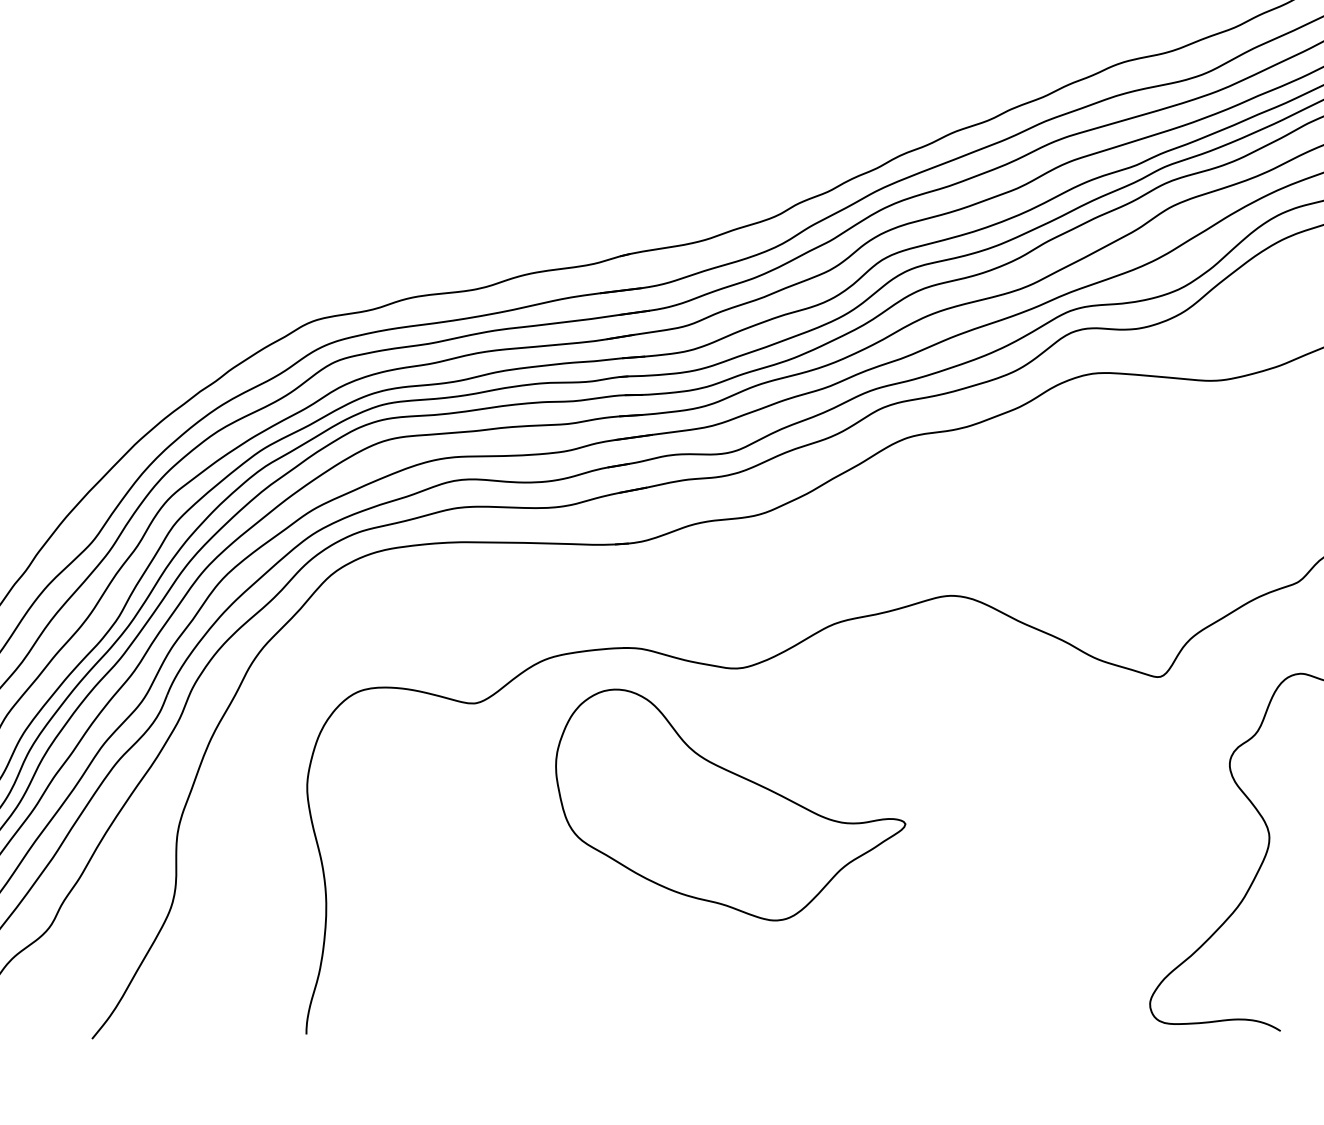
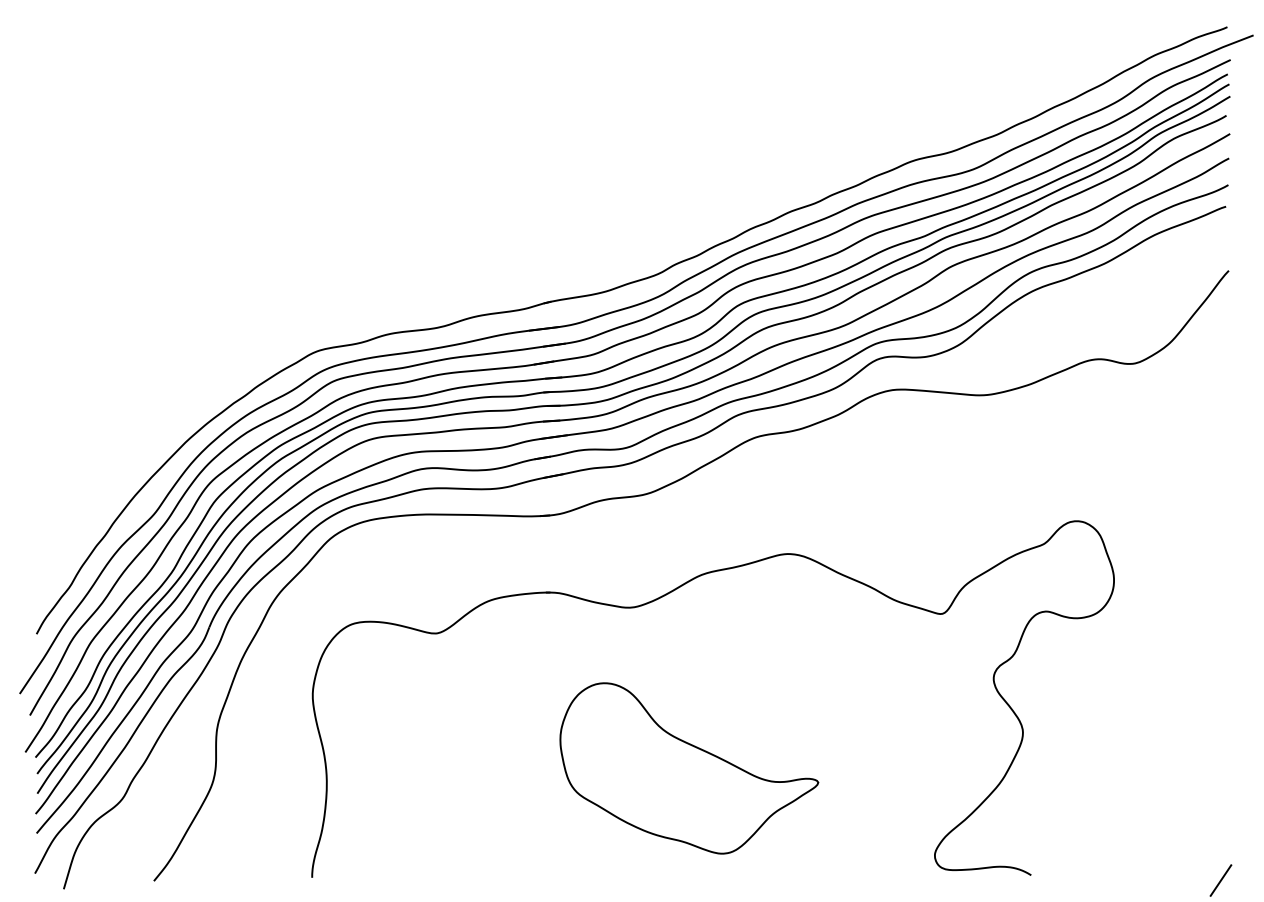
part: (730, 805) -> (689, 768), moved

